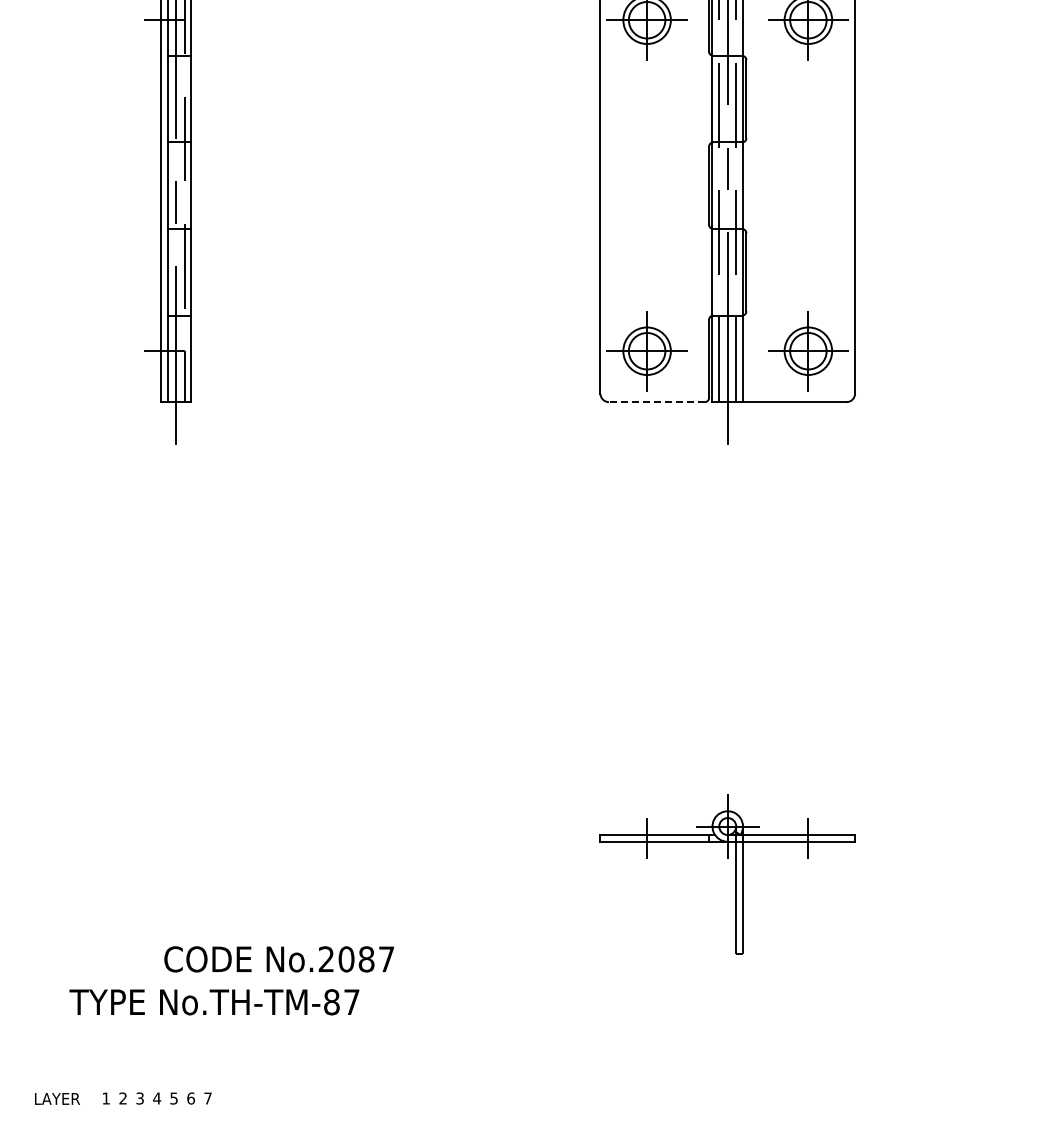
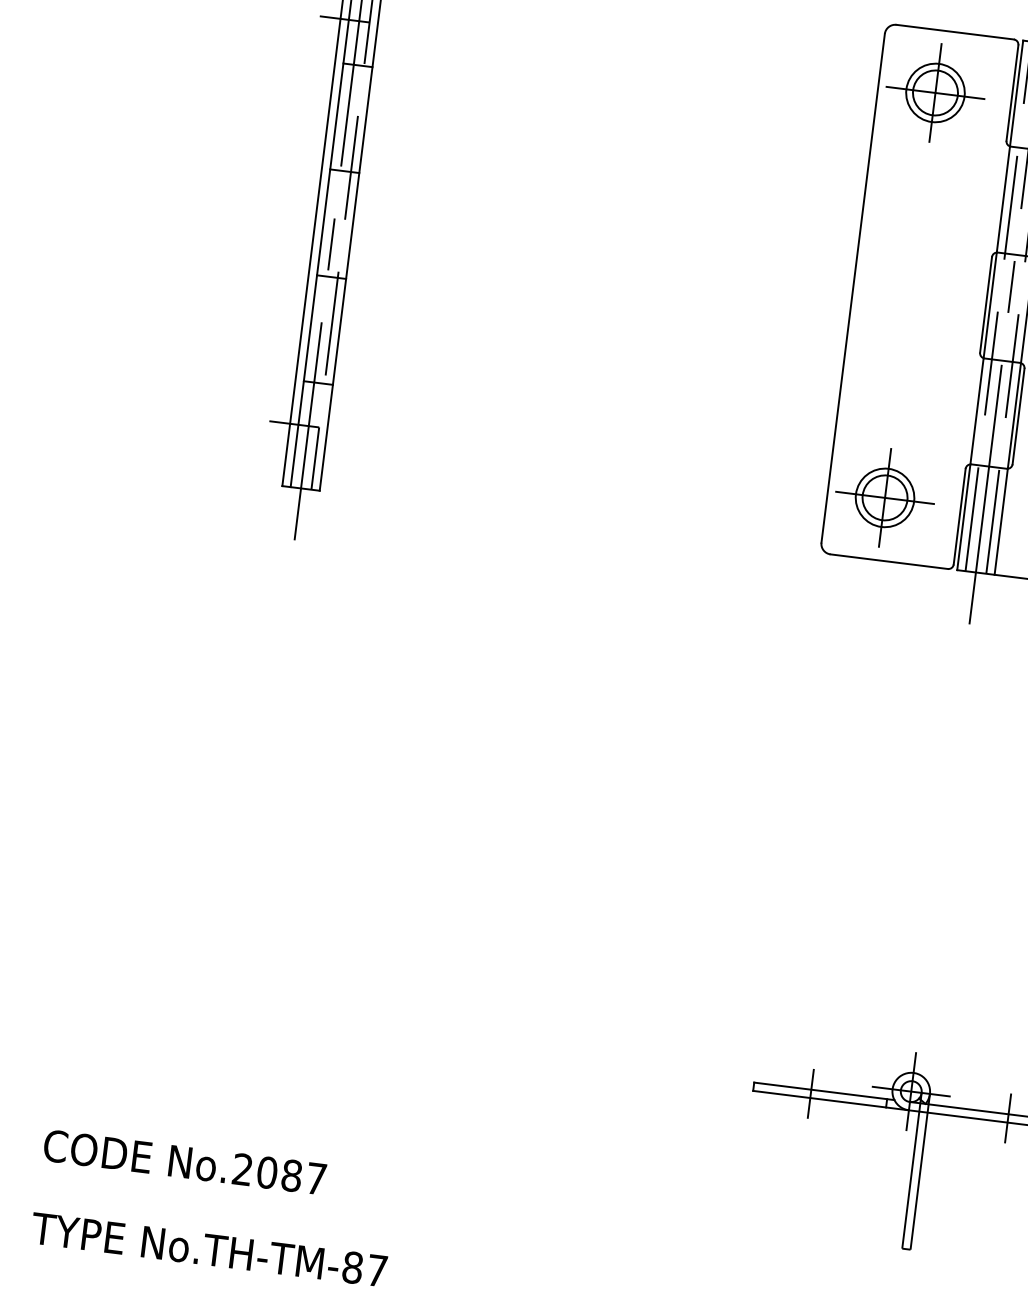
line: (656, 402) -> (888, 562), dashed -> solid
text: (278, 959) -> (184, 1162), moved
text: (214, 1002) -> (209, 1250), moved

